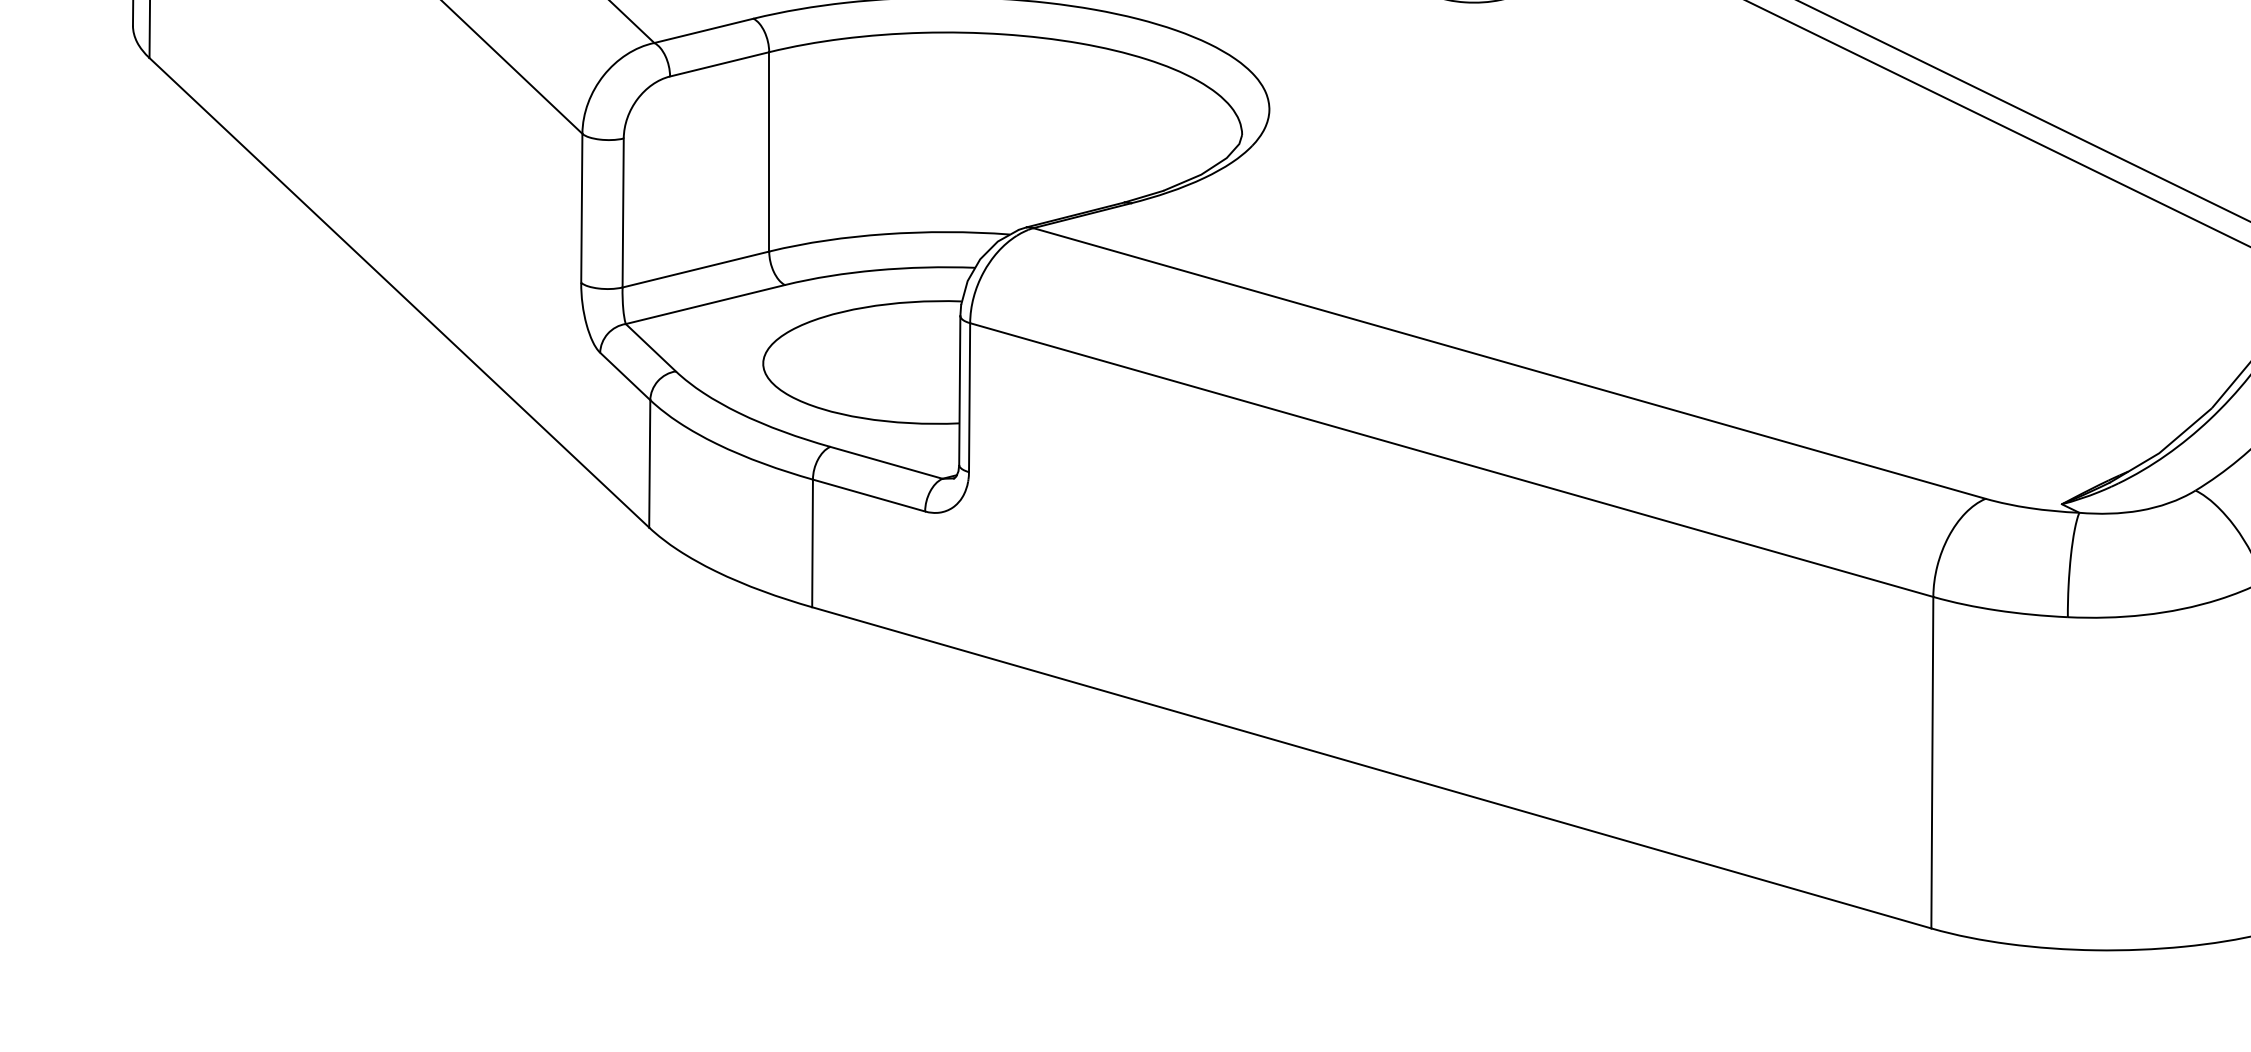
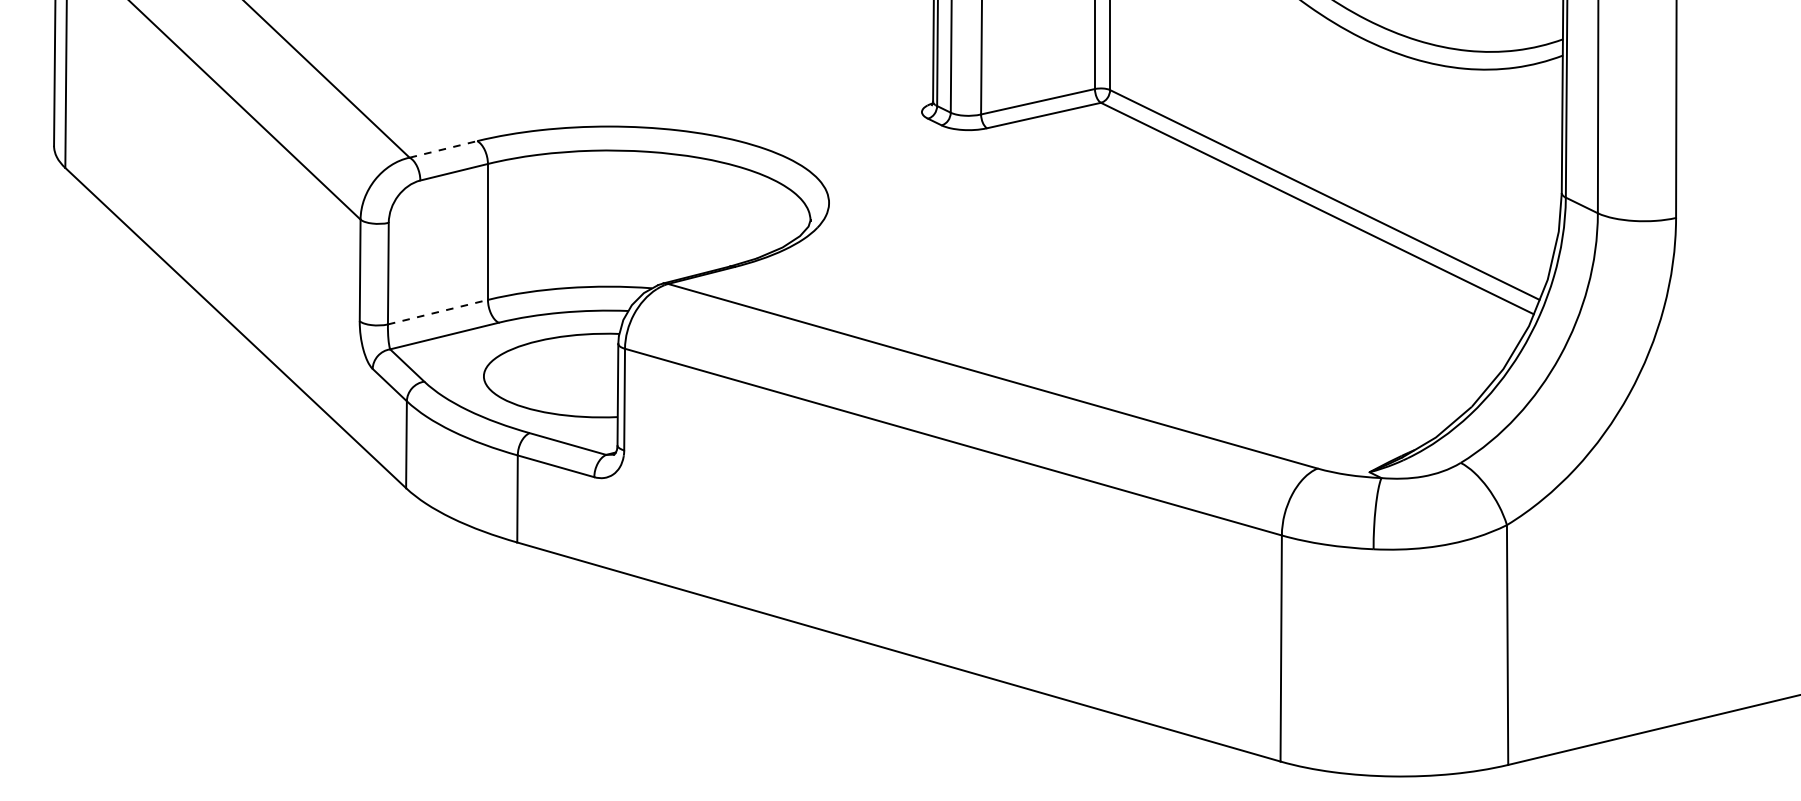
line: (704, 30) -> (443, 149), solid -> dashed
line: (696, 269) -> (438, 312), solid -> dashed

